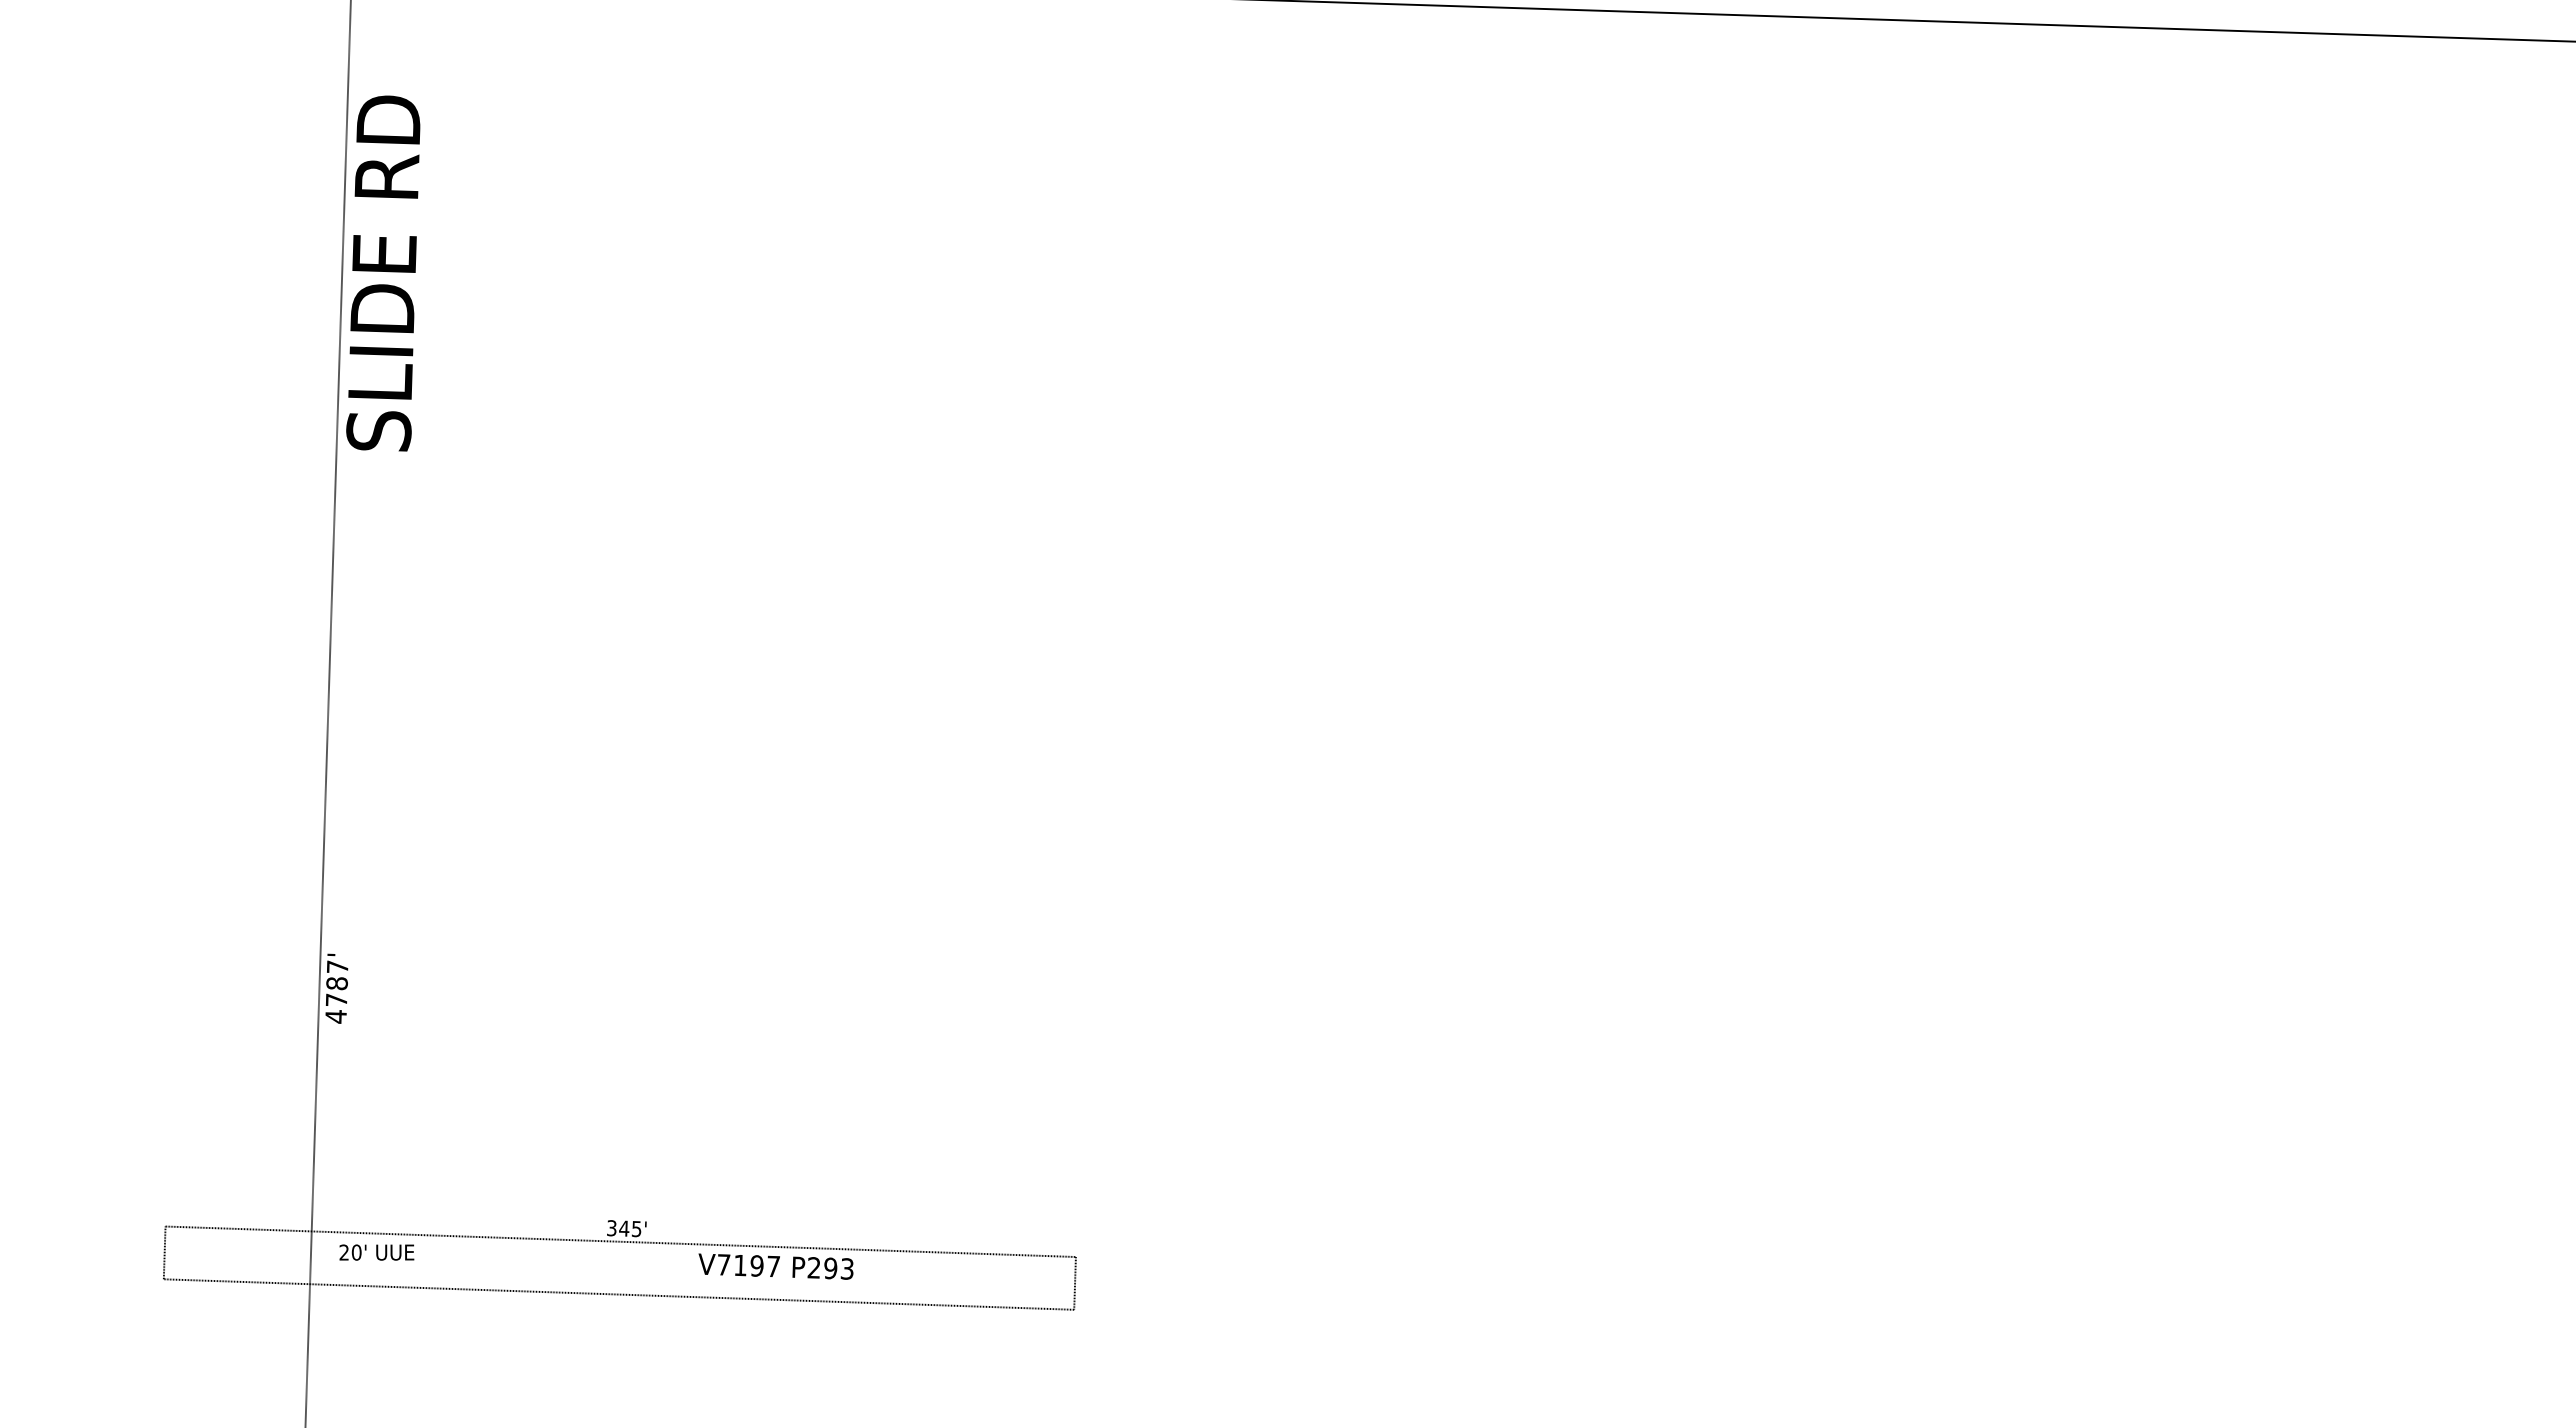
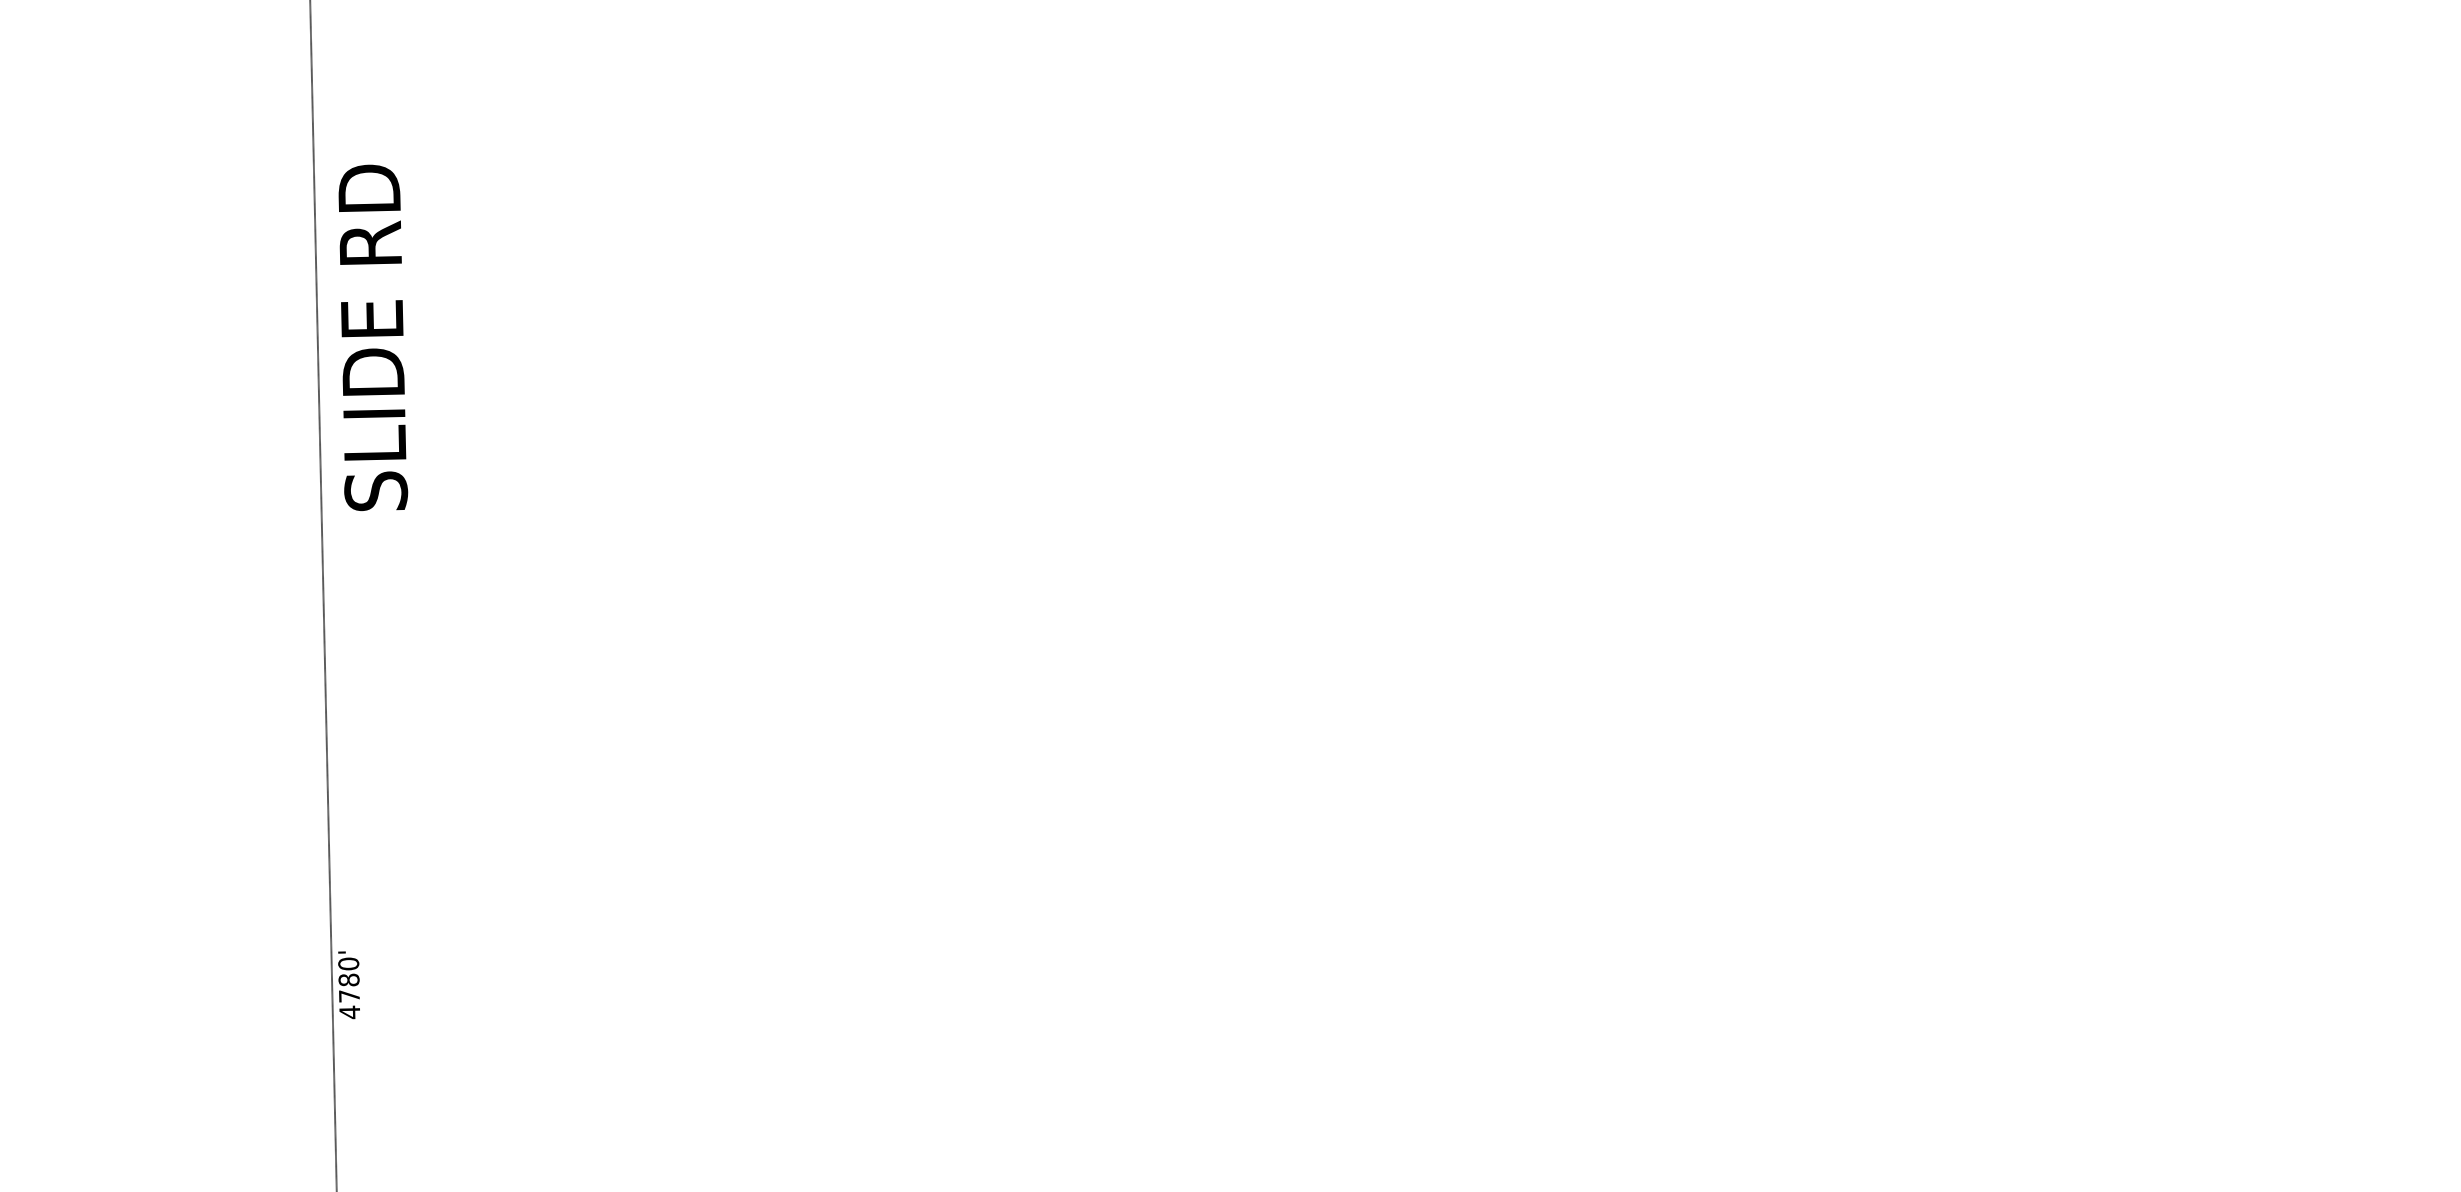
text: (383, 273) -> (372, 338), moved
text: (337, 966) -> (348, 963), 4787' -> 4780'

